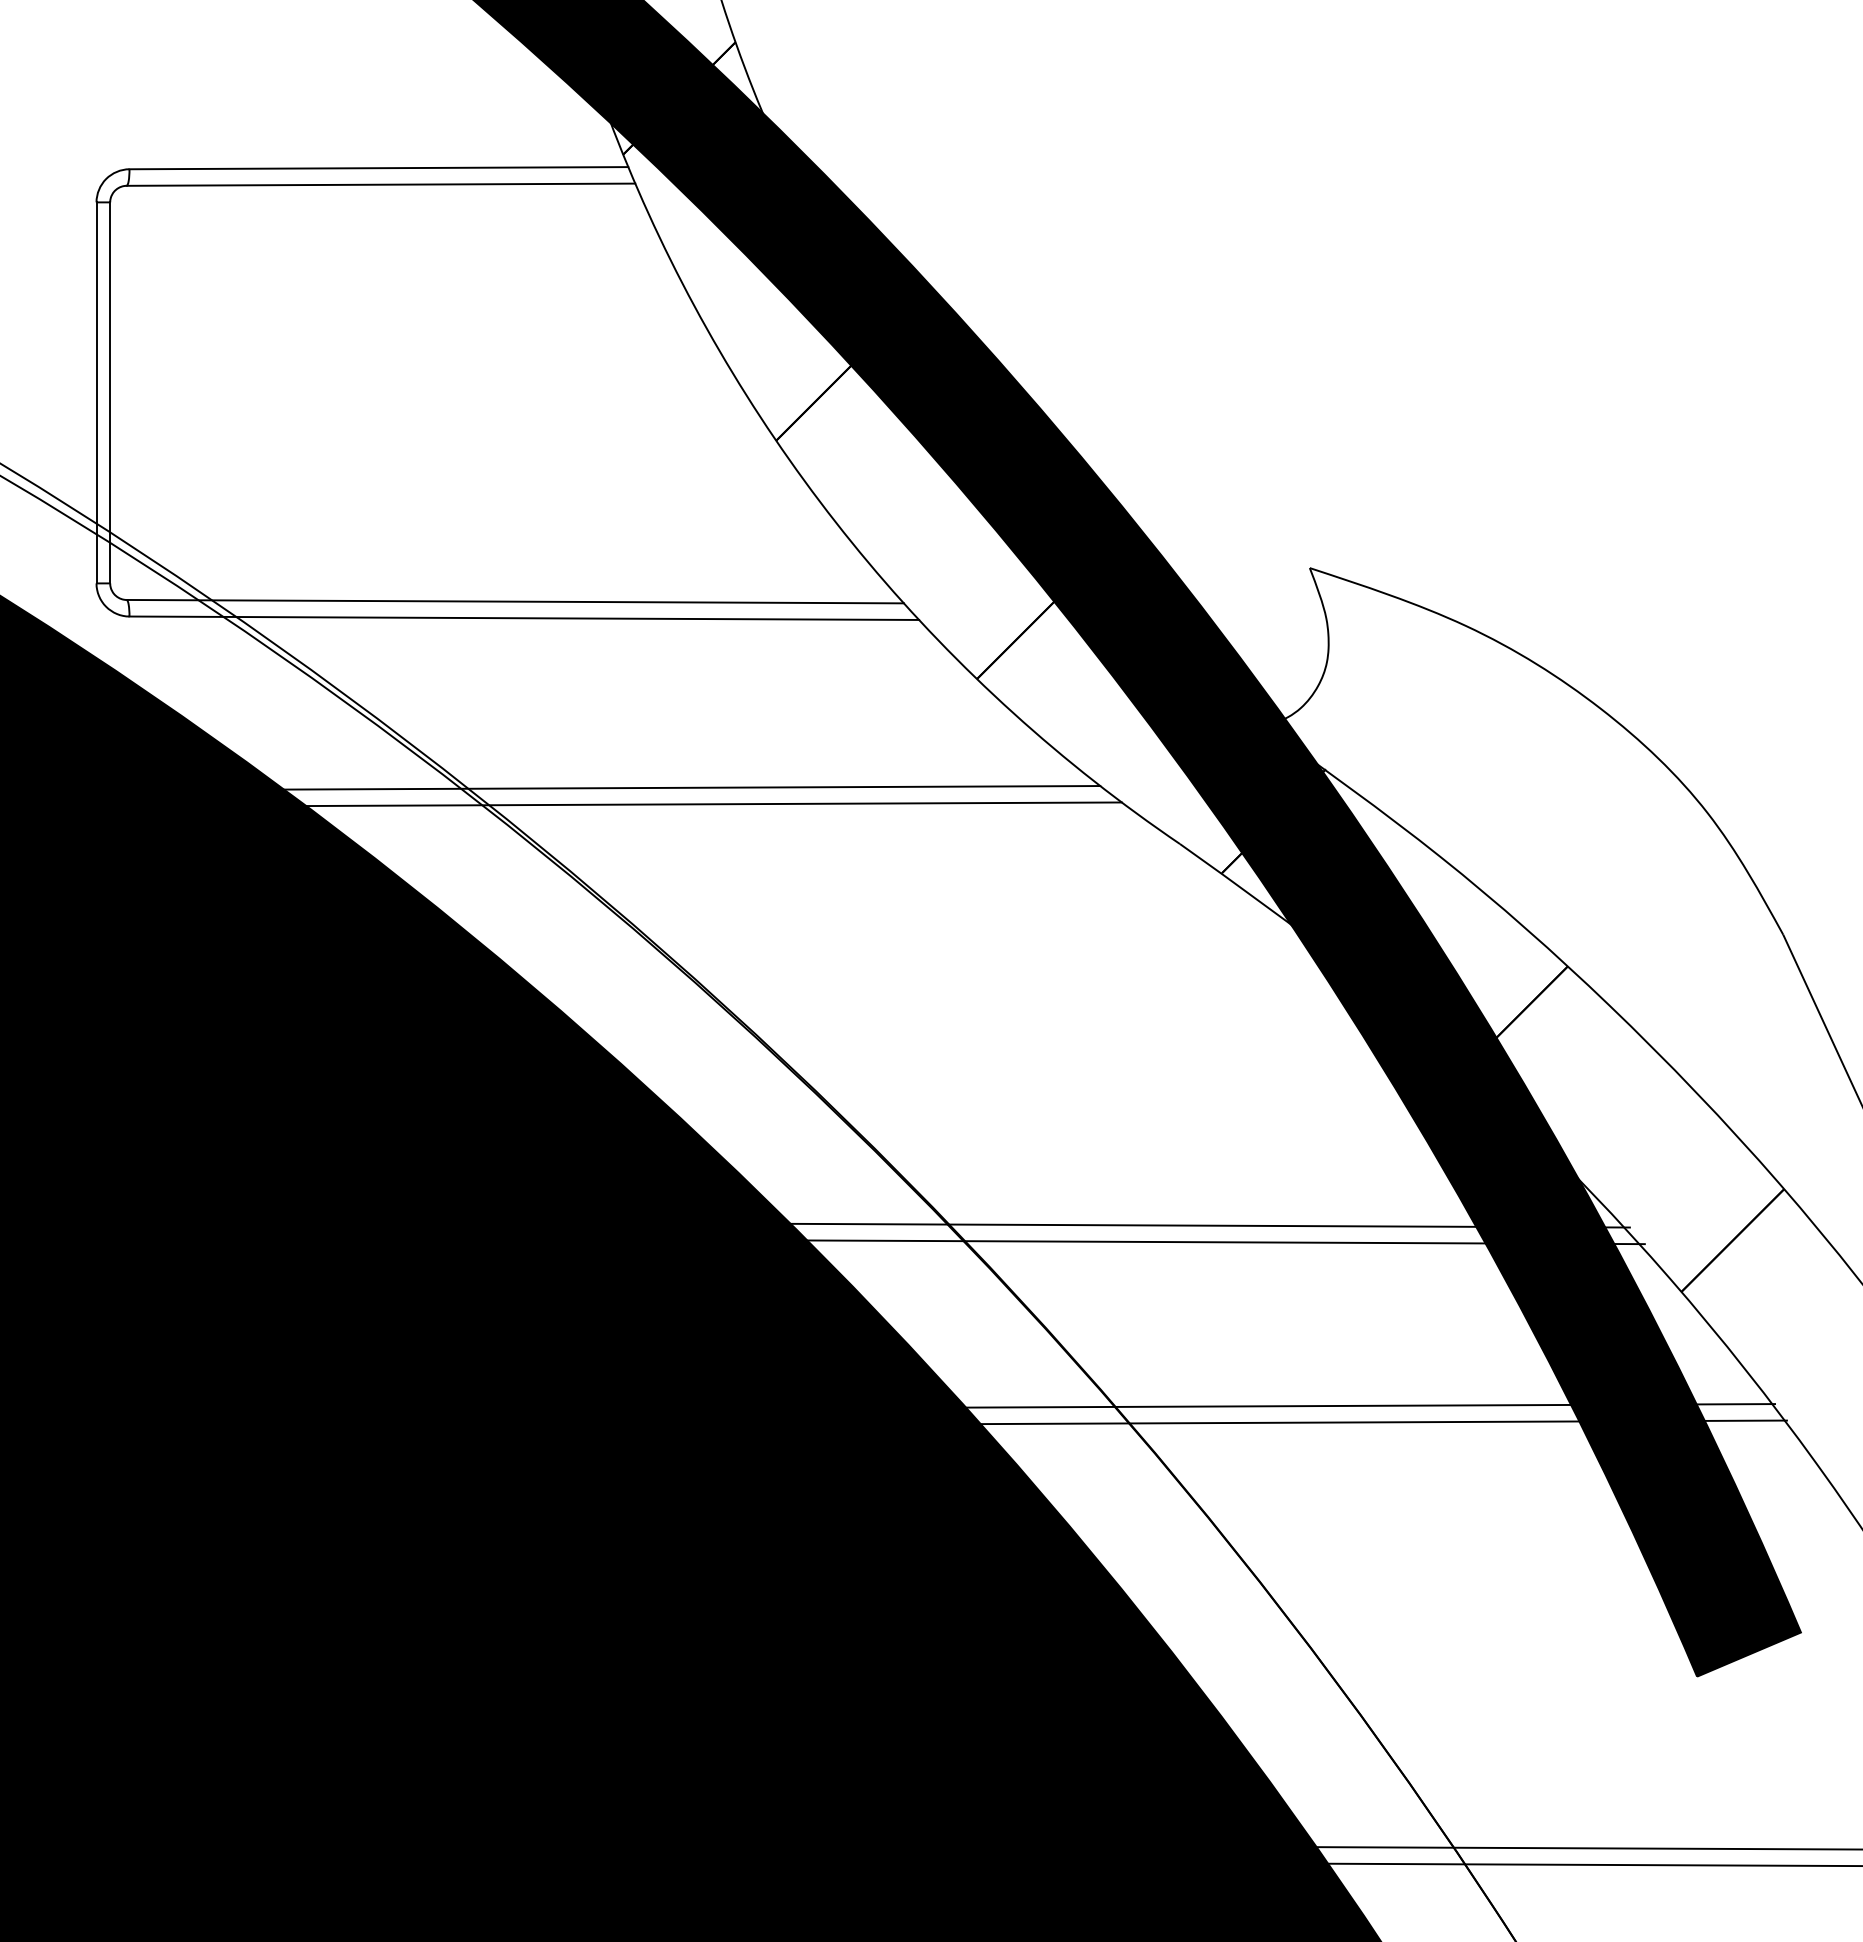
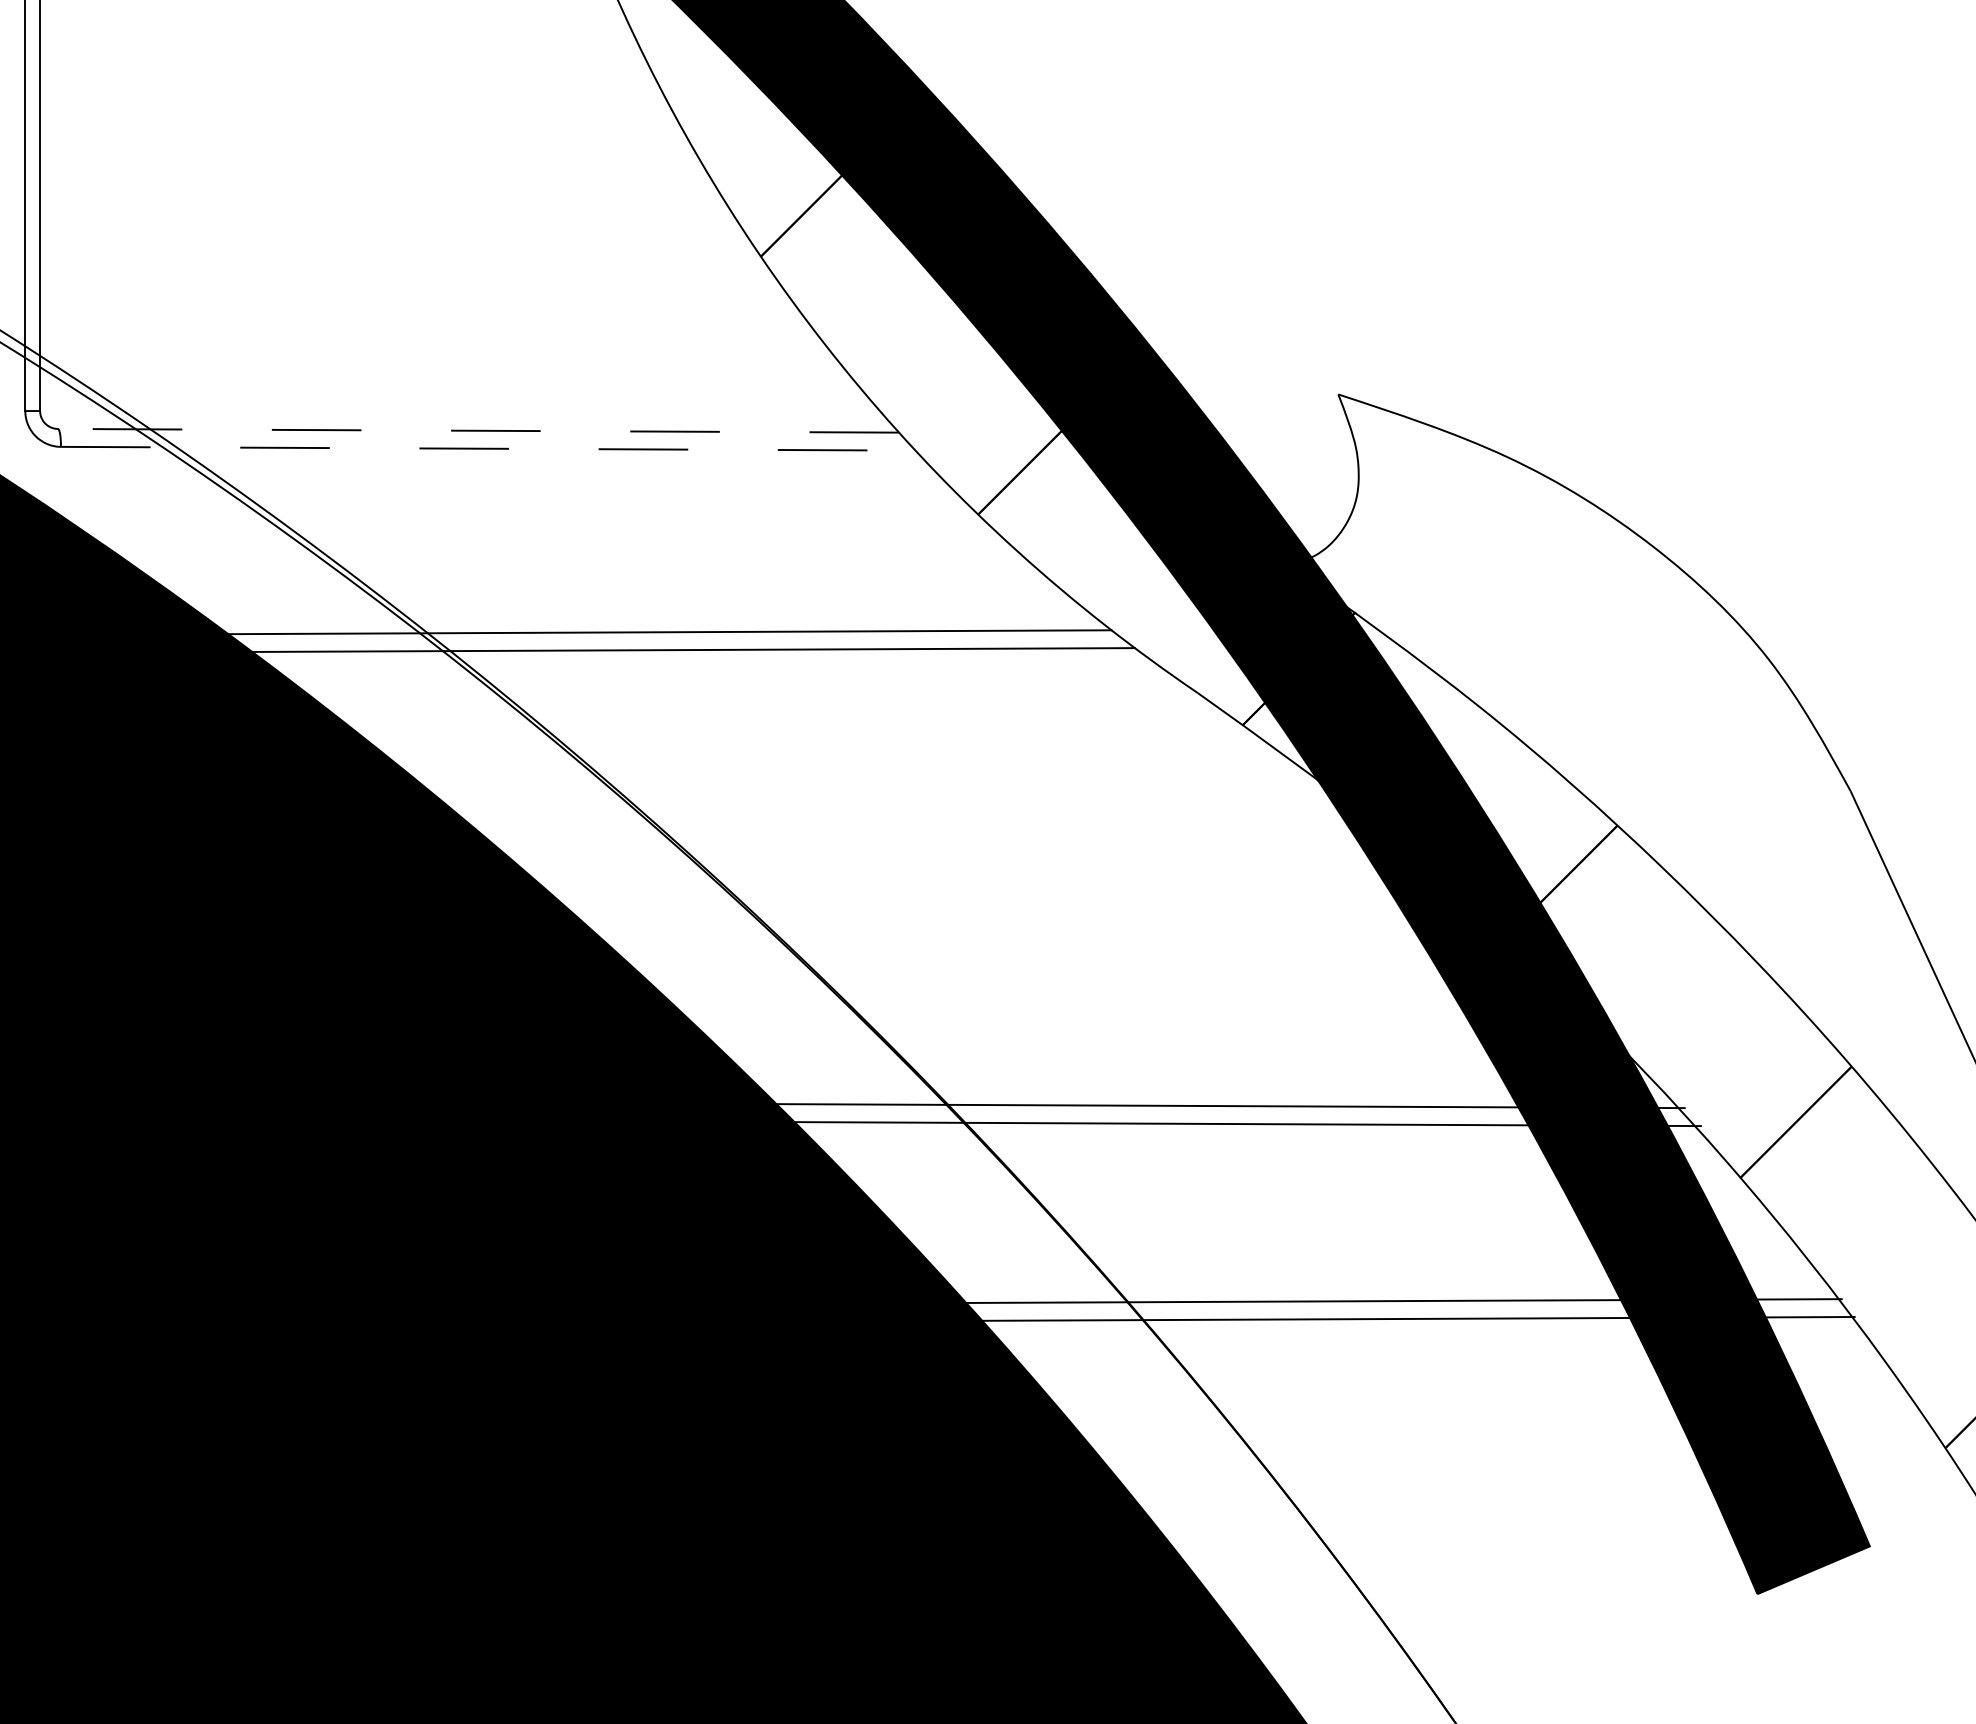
line: (515, 601) -> (478, 430), solid -> dashed
line: (524, 618) -> (488, 449), solid -> dashed

